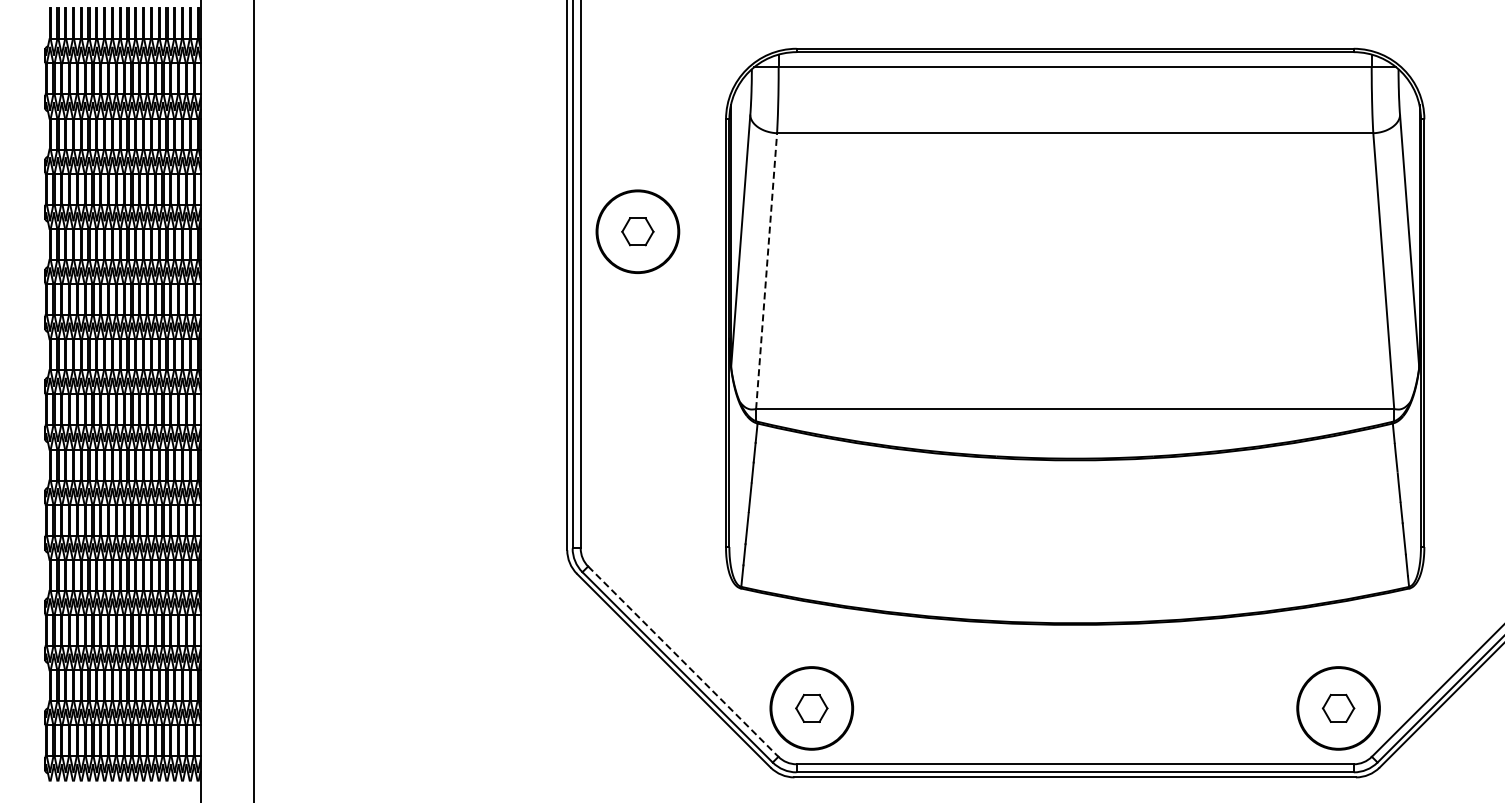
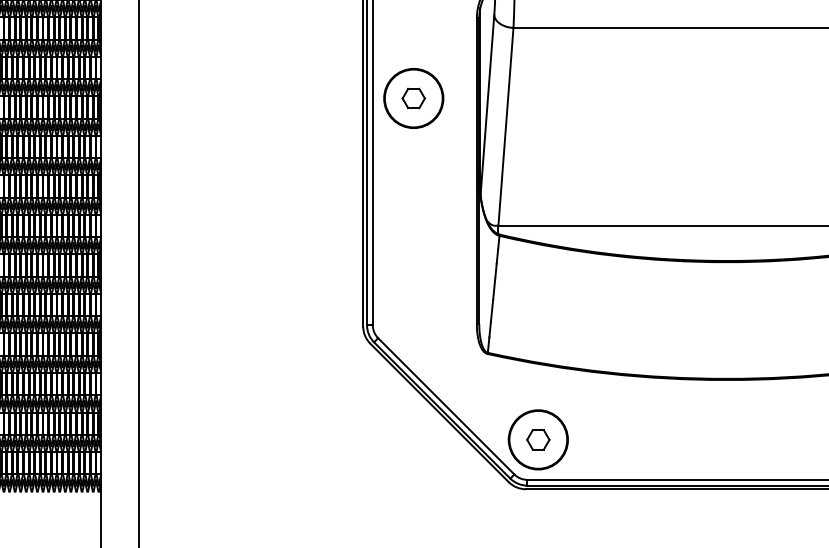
line: (766, 270) -> (505, 126), dashed -> solid
line: (683, 661) -> (446, 406), dashed -> solid

